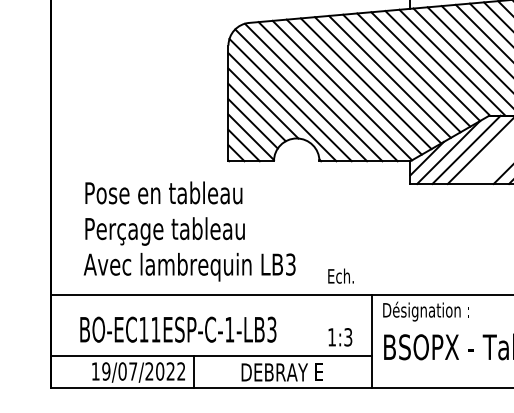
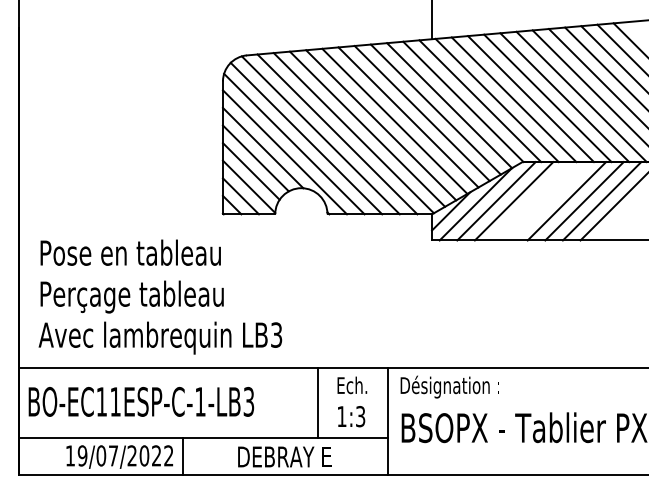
text: (189, 231) -> (160, 296), moved
text: (341, 276) -> (352, 385), moved
line: (311, 325) -> (318, 402), added
text: (178, 329) -> (141, 401), moved

